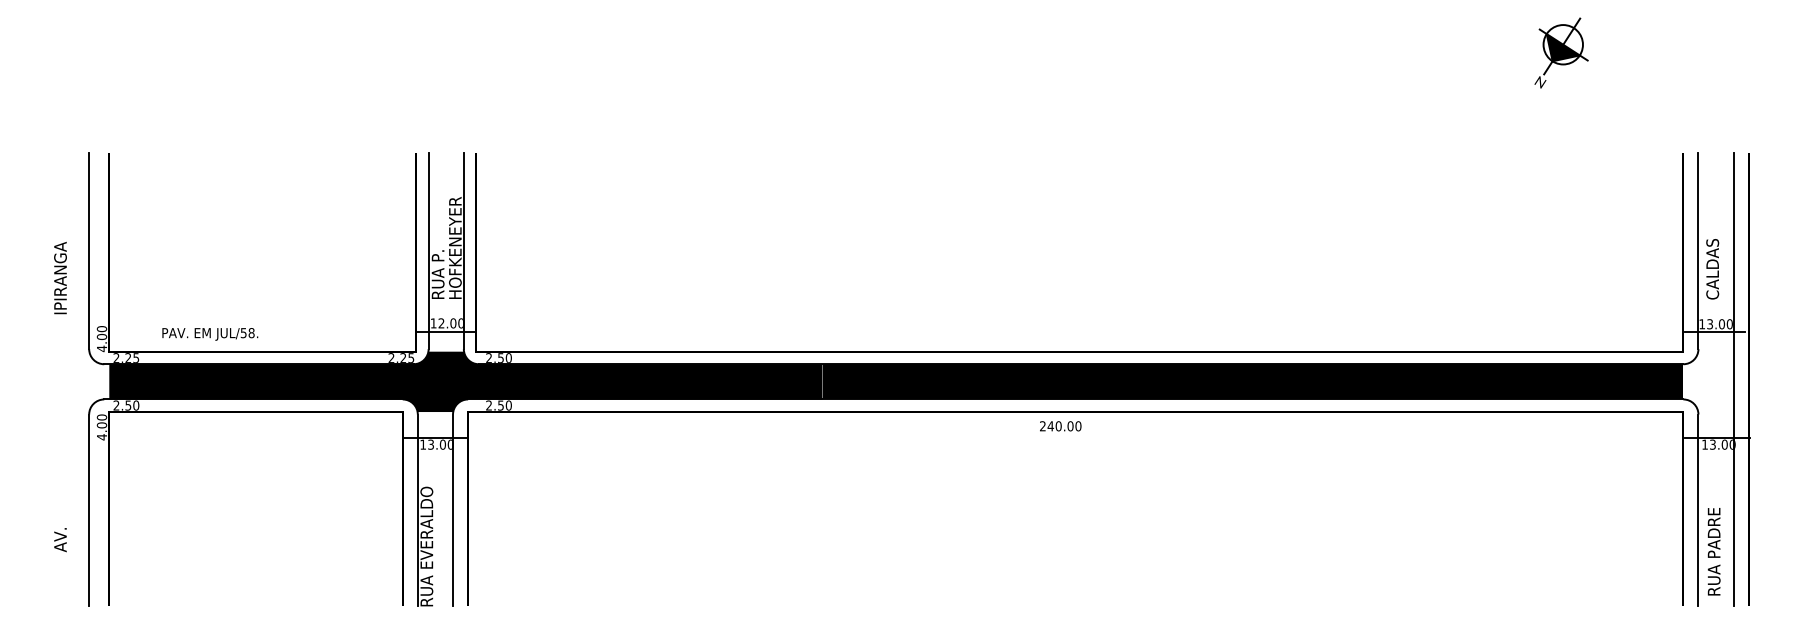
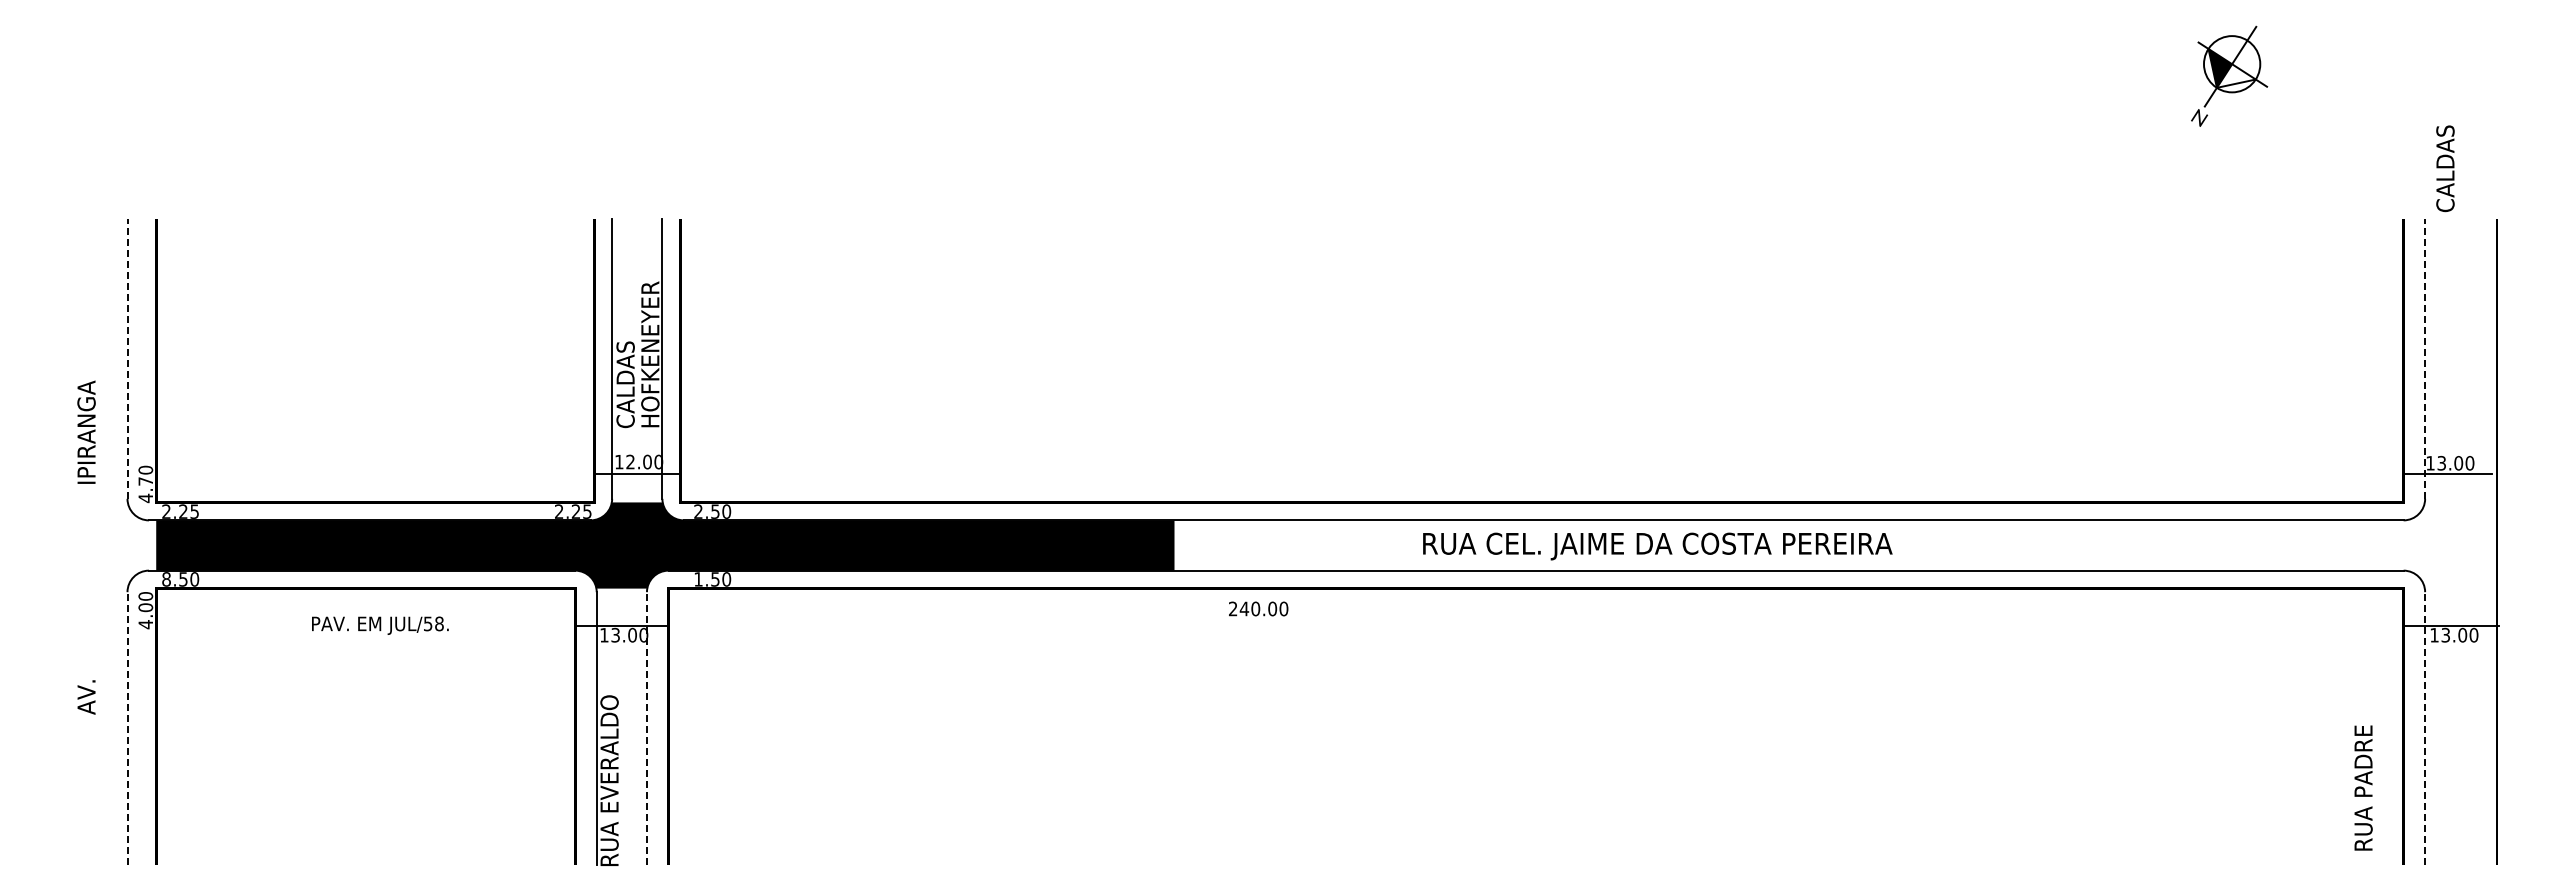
fill: (1565, 52) -> (2235, 75), removed
line: (89, 250) -> (127, 358), solid -> dashed
line: (1698, 250) -> (2425, 358), solid -> dashed
text: (437, 269) -> (625, 384), RUA P. -> CALDAS
text: (1712, 269) -> (2445, 168), moved
text: (60, 277) -> (86, 431), moved
text: (210, 334) -> (380, 625), moved
text: (101, 337) -> (145, 481), 4.00 -> 4.70
line: (1733, 379) -> (2475, 541), removed
fill: (1252, 381) -> (1788, 545), removed
text: (116, 405) -> (166, 579), 2.50 -> 8.50
text: (489, 405) -> (698, 579), 2.50 -> 1.50
text: (1060, 425) -> (1258, 608), moved
line: (89, 510) -> (127, 728), solid -> dashed
line: (452, 510) -> (646, 728), solid -> dashed
line: (1698, 510) -> (2425, 728), solid -> dashed
text: (60, 540) -> (86, 697), moved
text: (1714, 551) -> (2363, 787), moved

